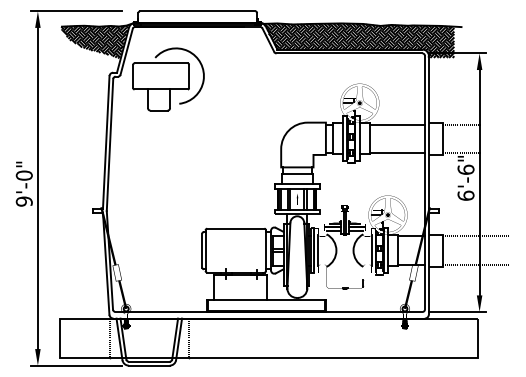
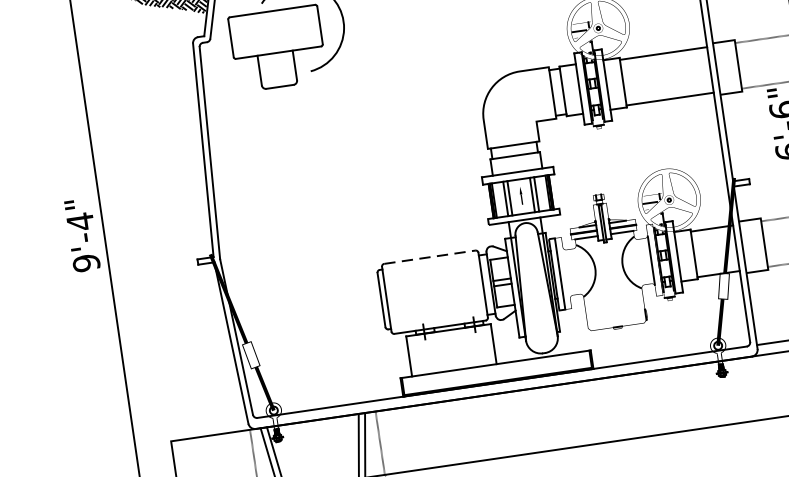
text: (23, 175) -> (79, 221), 9'-0" -> 9'-4"
line: (235, 228) -> (429, 256), solid -> dashed
line: (318, 250) -> (566, 272), removed

